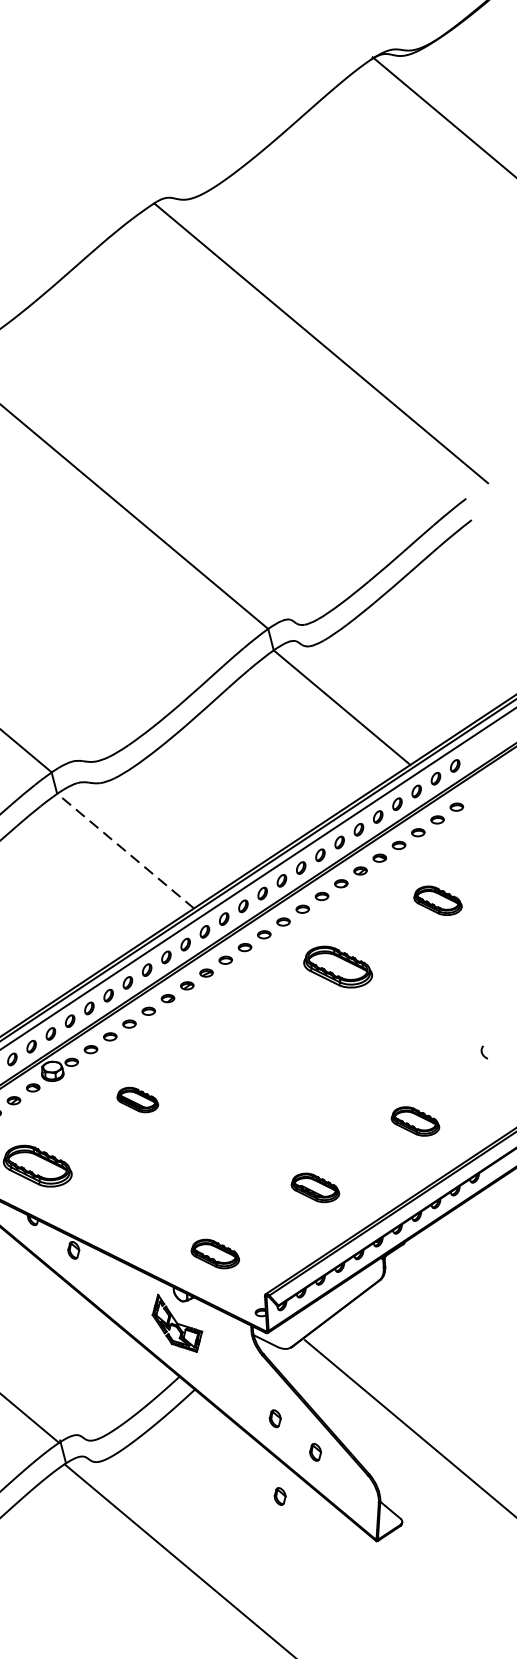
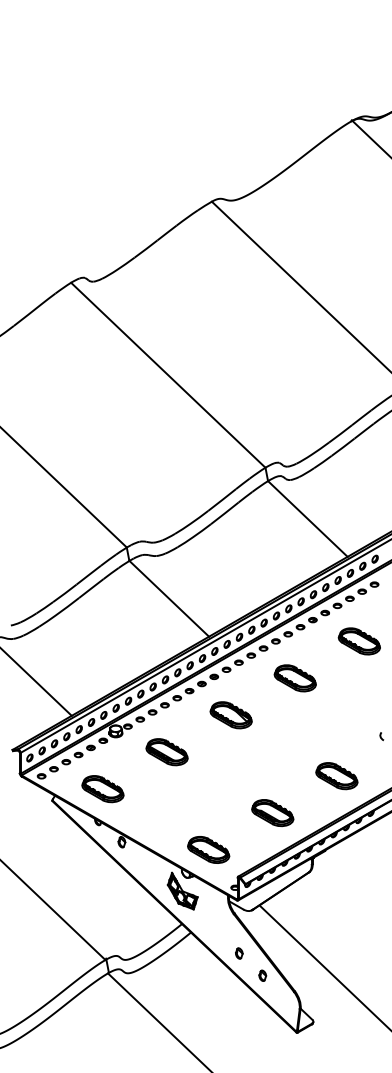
line: (124, 850) -> (168, 598), dashed -> solid
part: (436, 900) -> (358, 641), size x1.43
part: (236, 1033) -> (230, 715), added
part: (136, 1100) -> (166, 752), size x1.67
part: (414, 1121) -> (336, 776), size x1.43
part: (314, 1188) -> (272, 813), size x1.43
part: (214, 1253) -> (208, 849), size x1.43
part: (280, 1496) -> (239, 1001), removed

